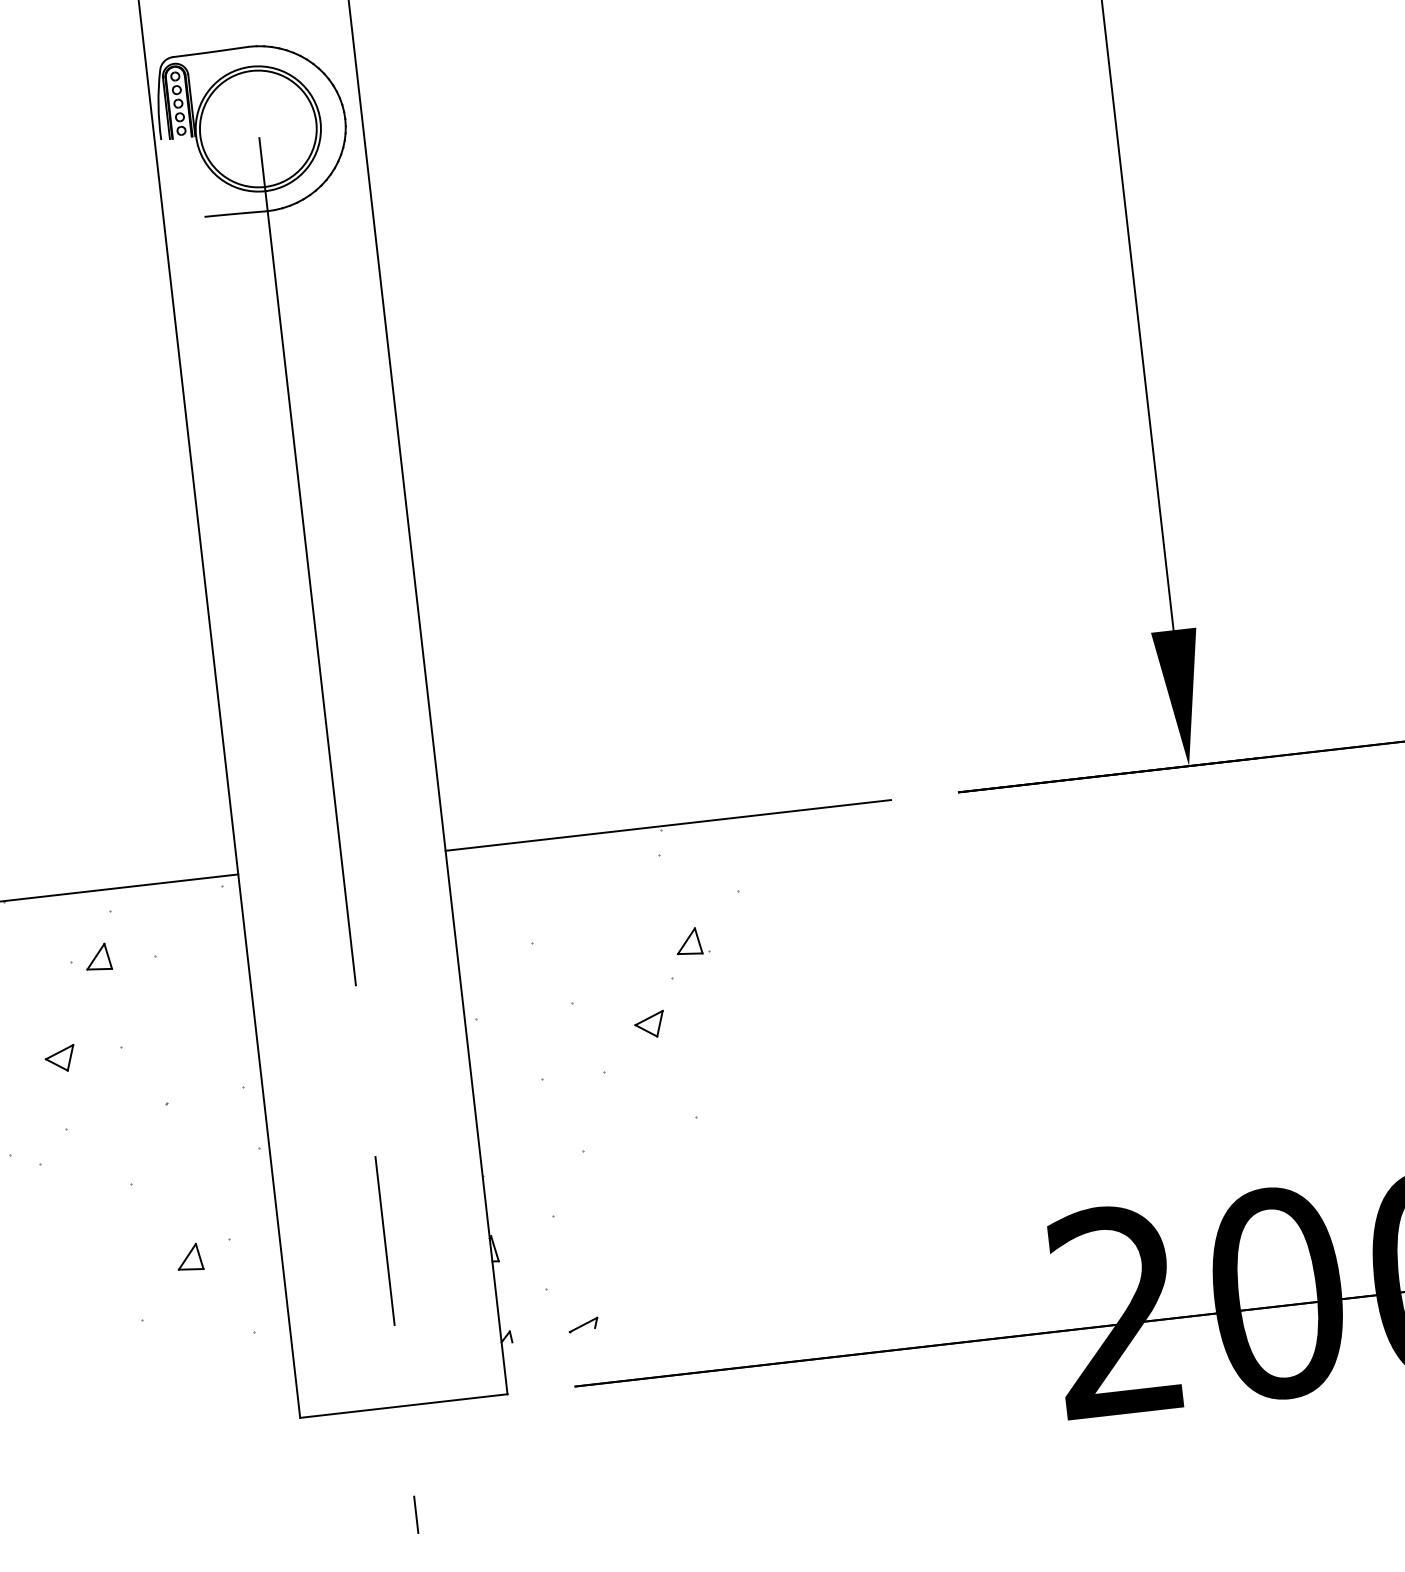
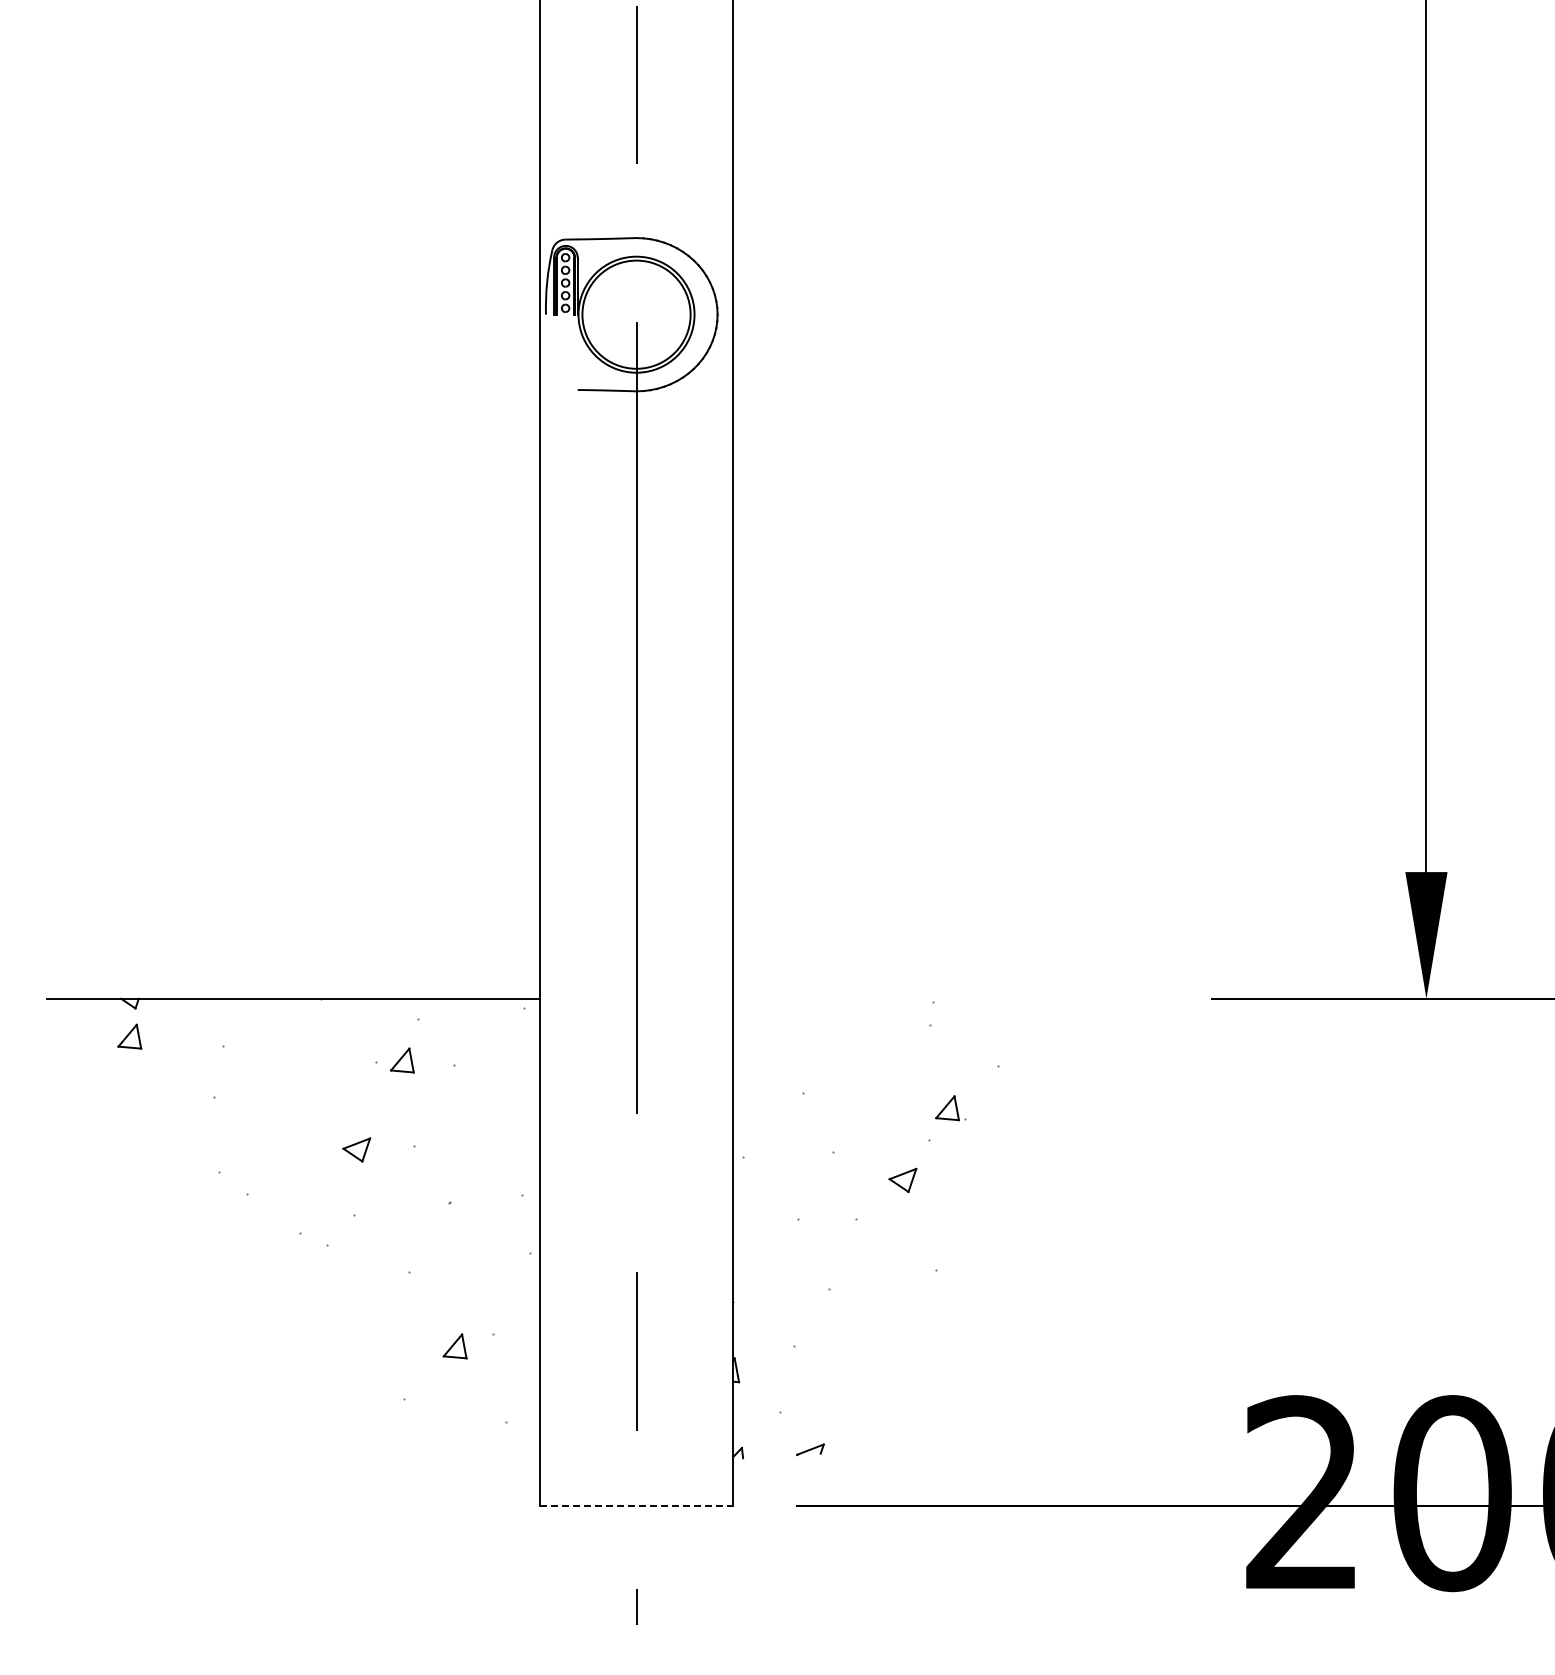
line: (667, 825) -> (940, 998), removed
line: (403, 1406) -> (636, 1505), solid -> dashed

